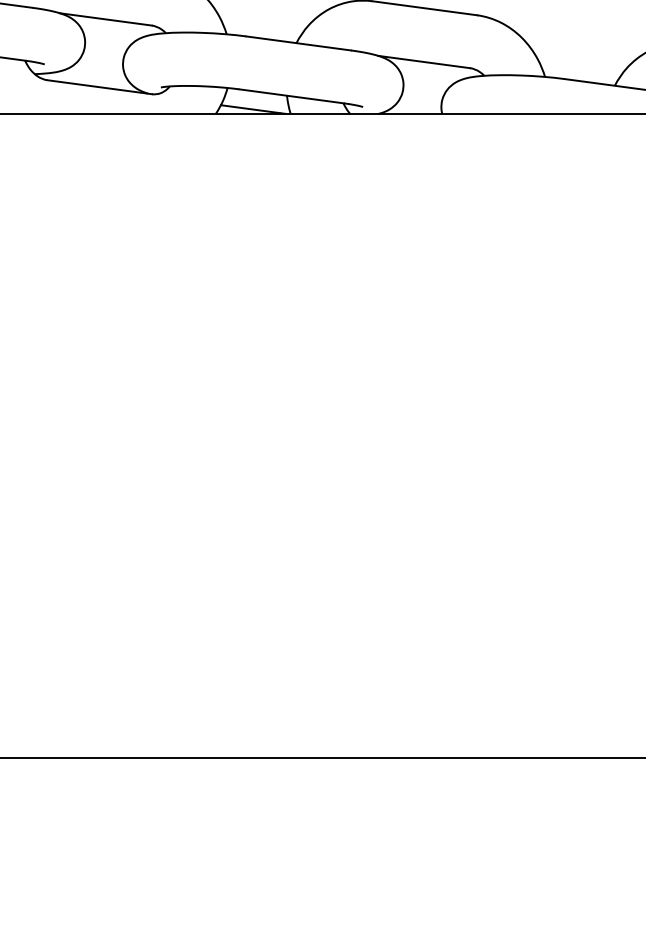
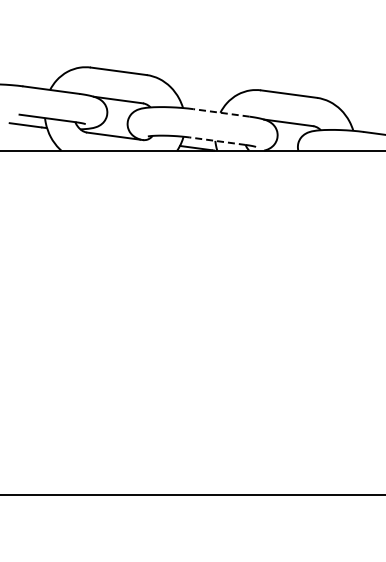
line: (298, 42) -> (221, 112), solid -> dashed
line: (291, 96) -> (217, 141), solid -> dashed

